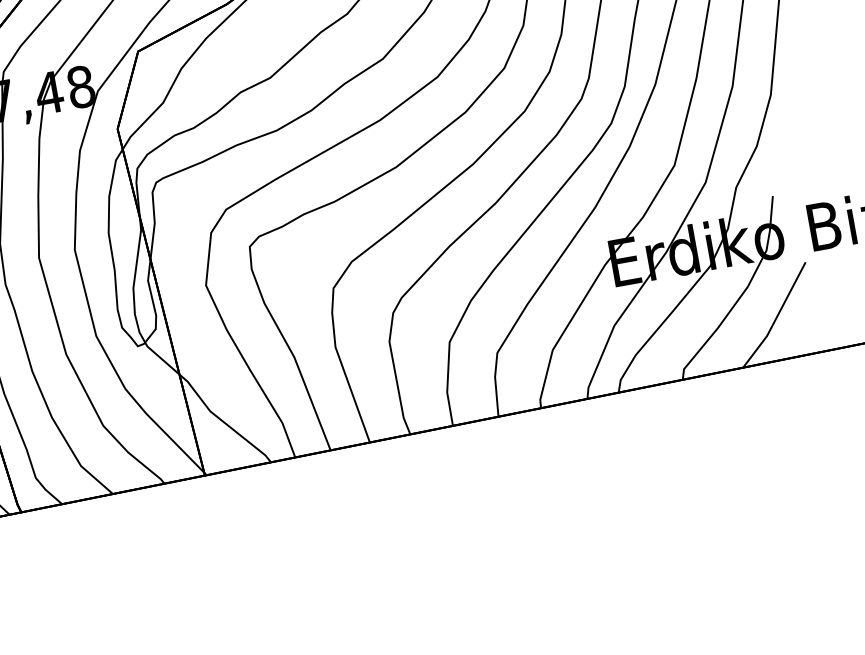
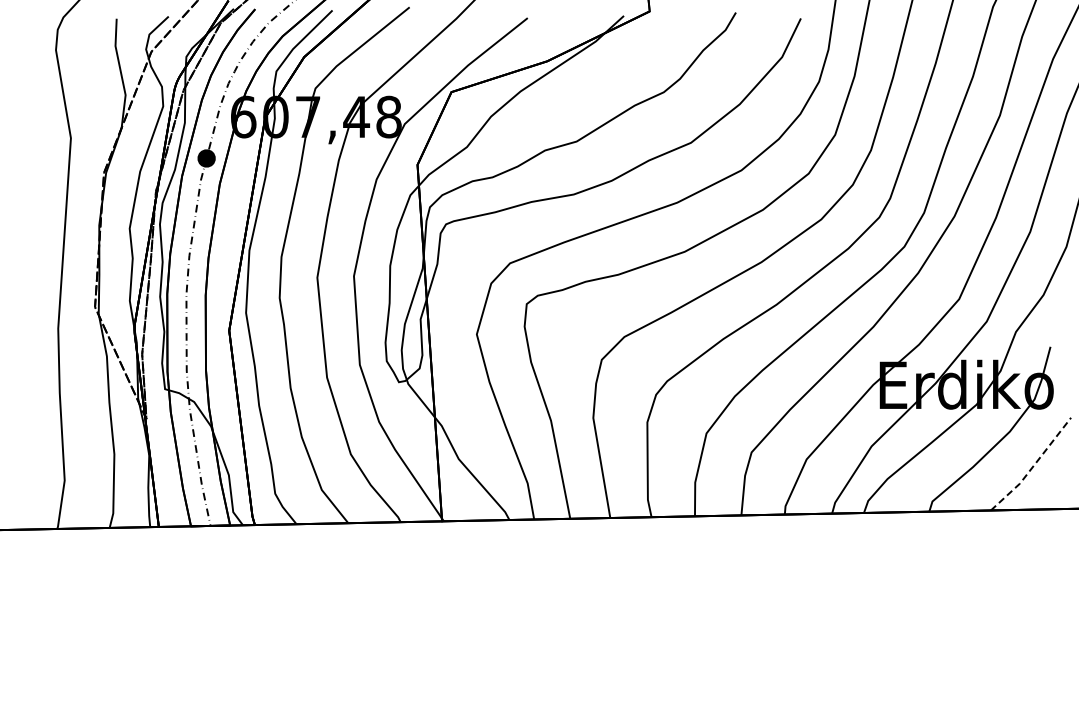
line: (777, 316) -> (1033, 466), solid -> dashed

